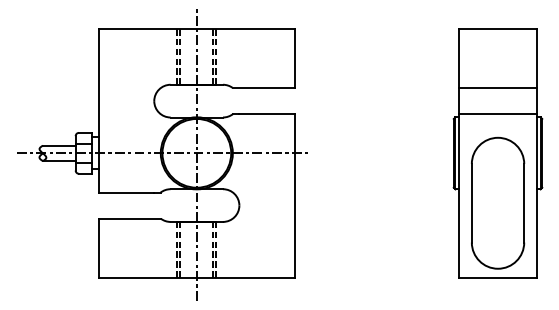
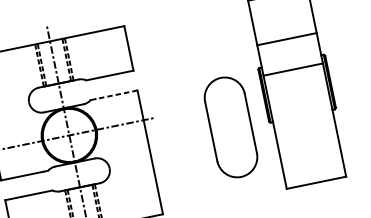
line: (267, 114) -> (116, 95), solid -> dashed
line: (497, 114) -> (292, 69), moved
part: (498, 202) -> (231, 126), moved

